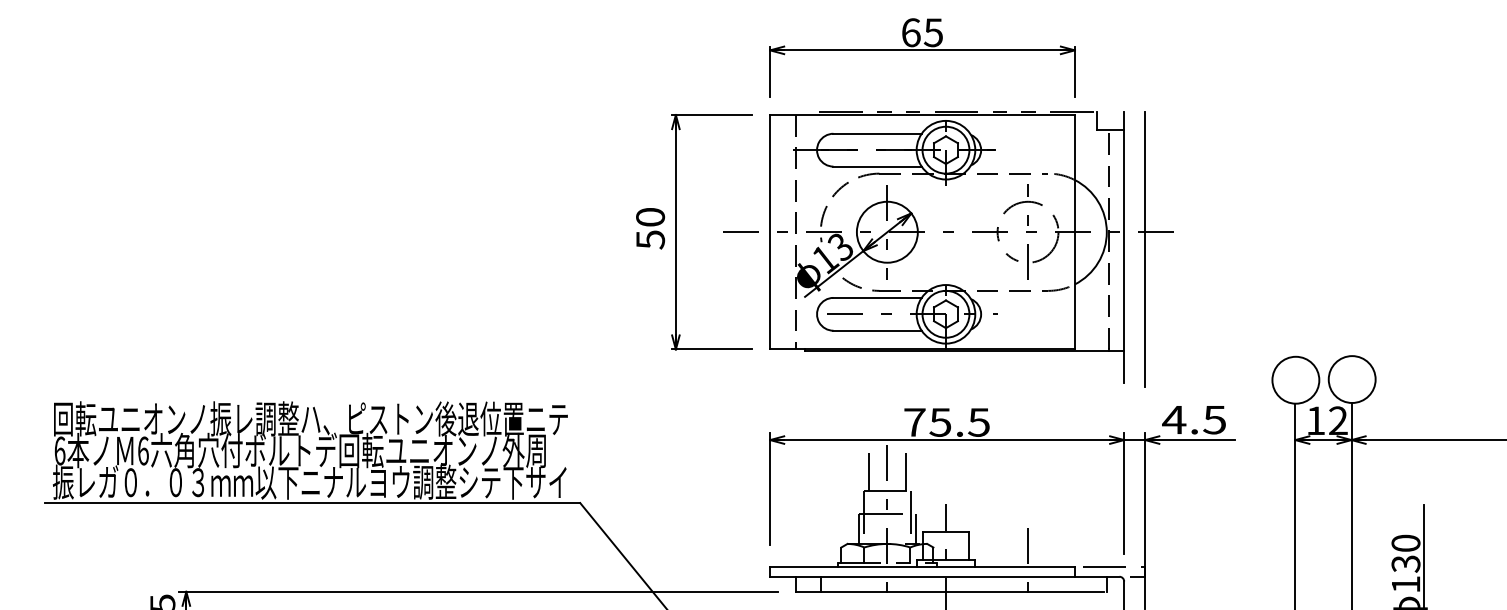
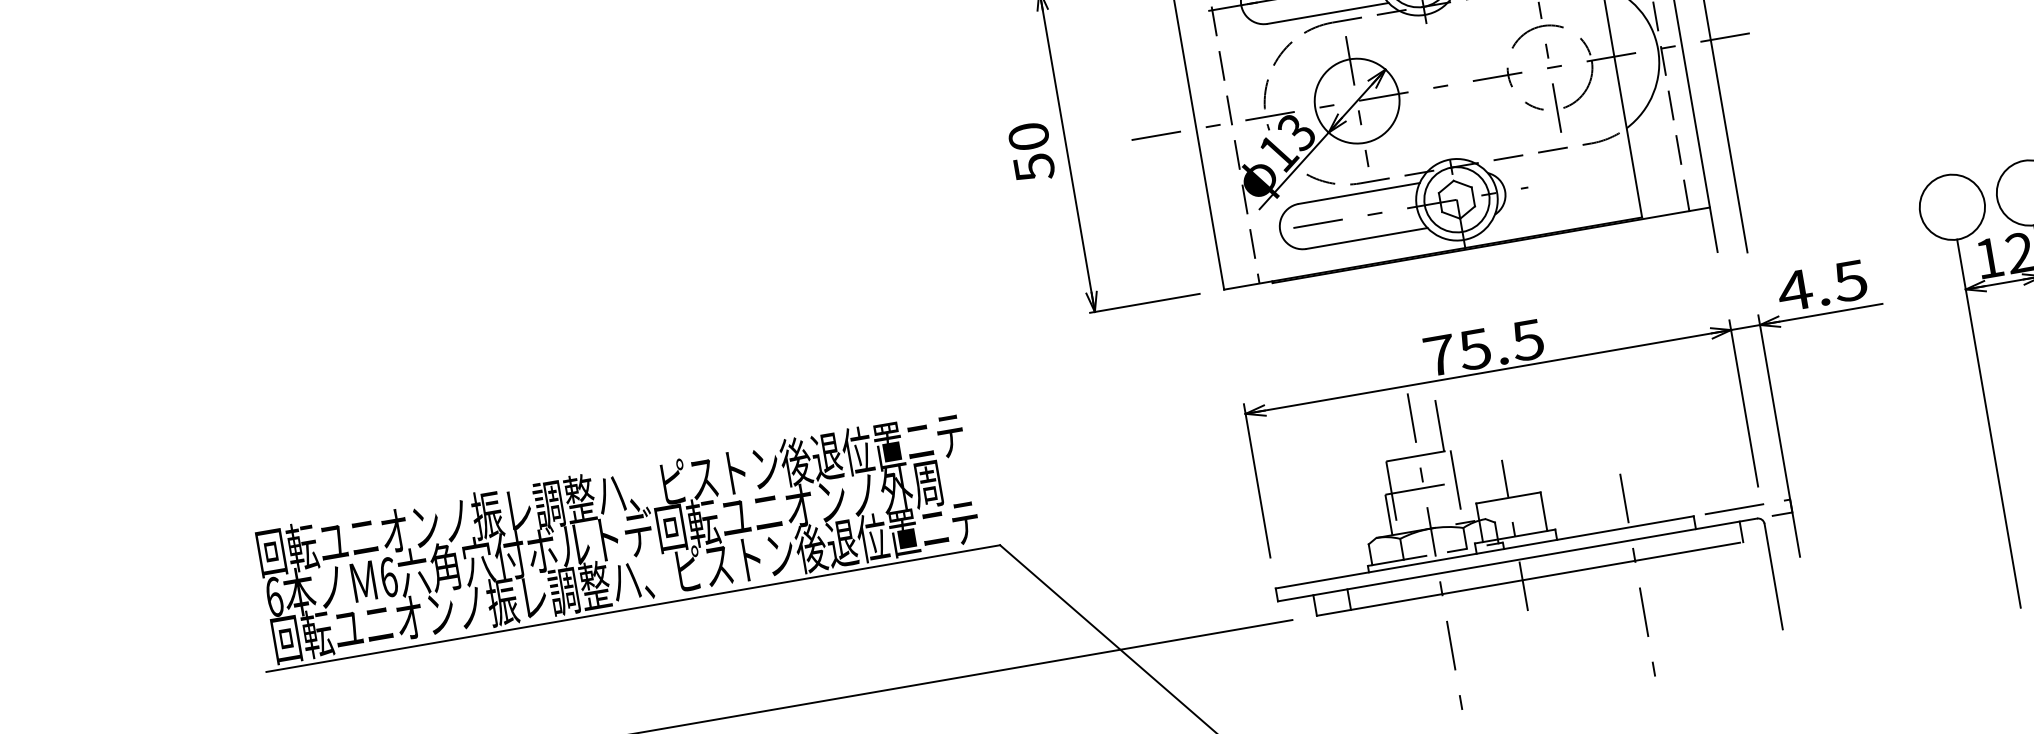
line: (868, 471) -> (1387, 433), removed
text: (309, 481) -> (623, 579), 振レガ０．０３ｍｍ以下ニナルヨウ調整シテ下サイ -> 回転ユニオンノ振レ調整ハ、ピストン後退位置ニテ
line: (915, 528) -> (1465, 500), removed

